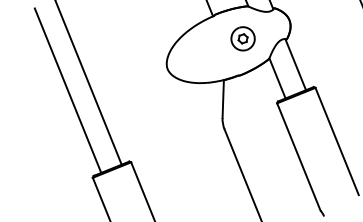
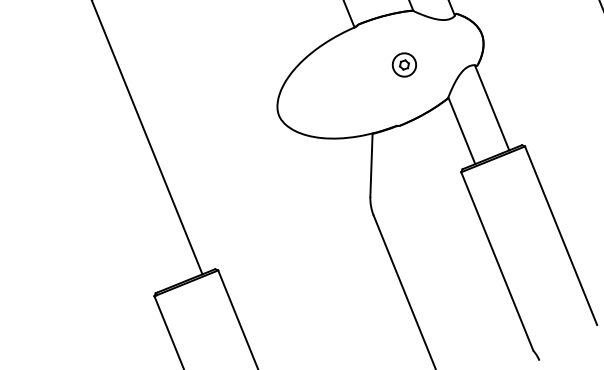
part: (242, 38) -> (403, 64), size x0.6
line: (67, 90) -> (112, 150), removed

